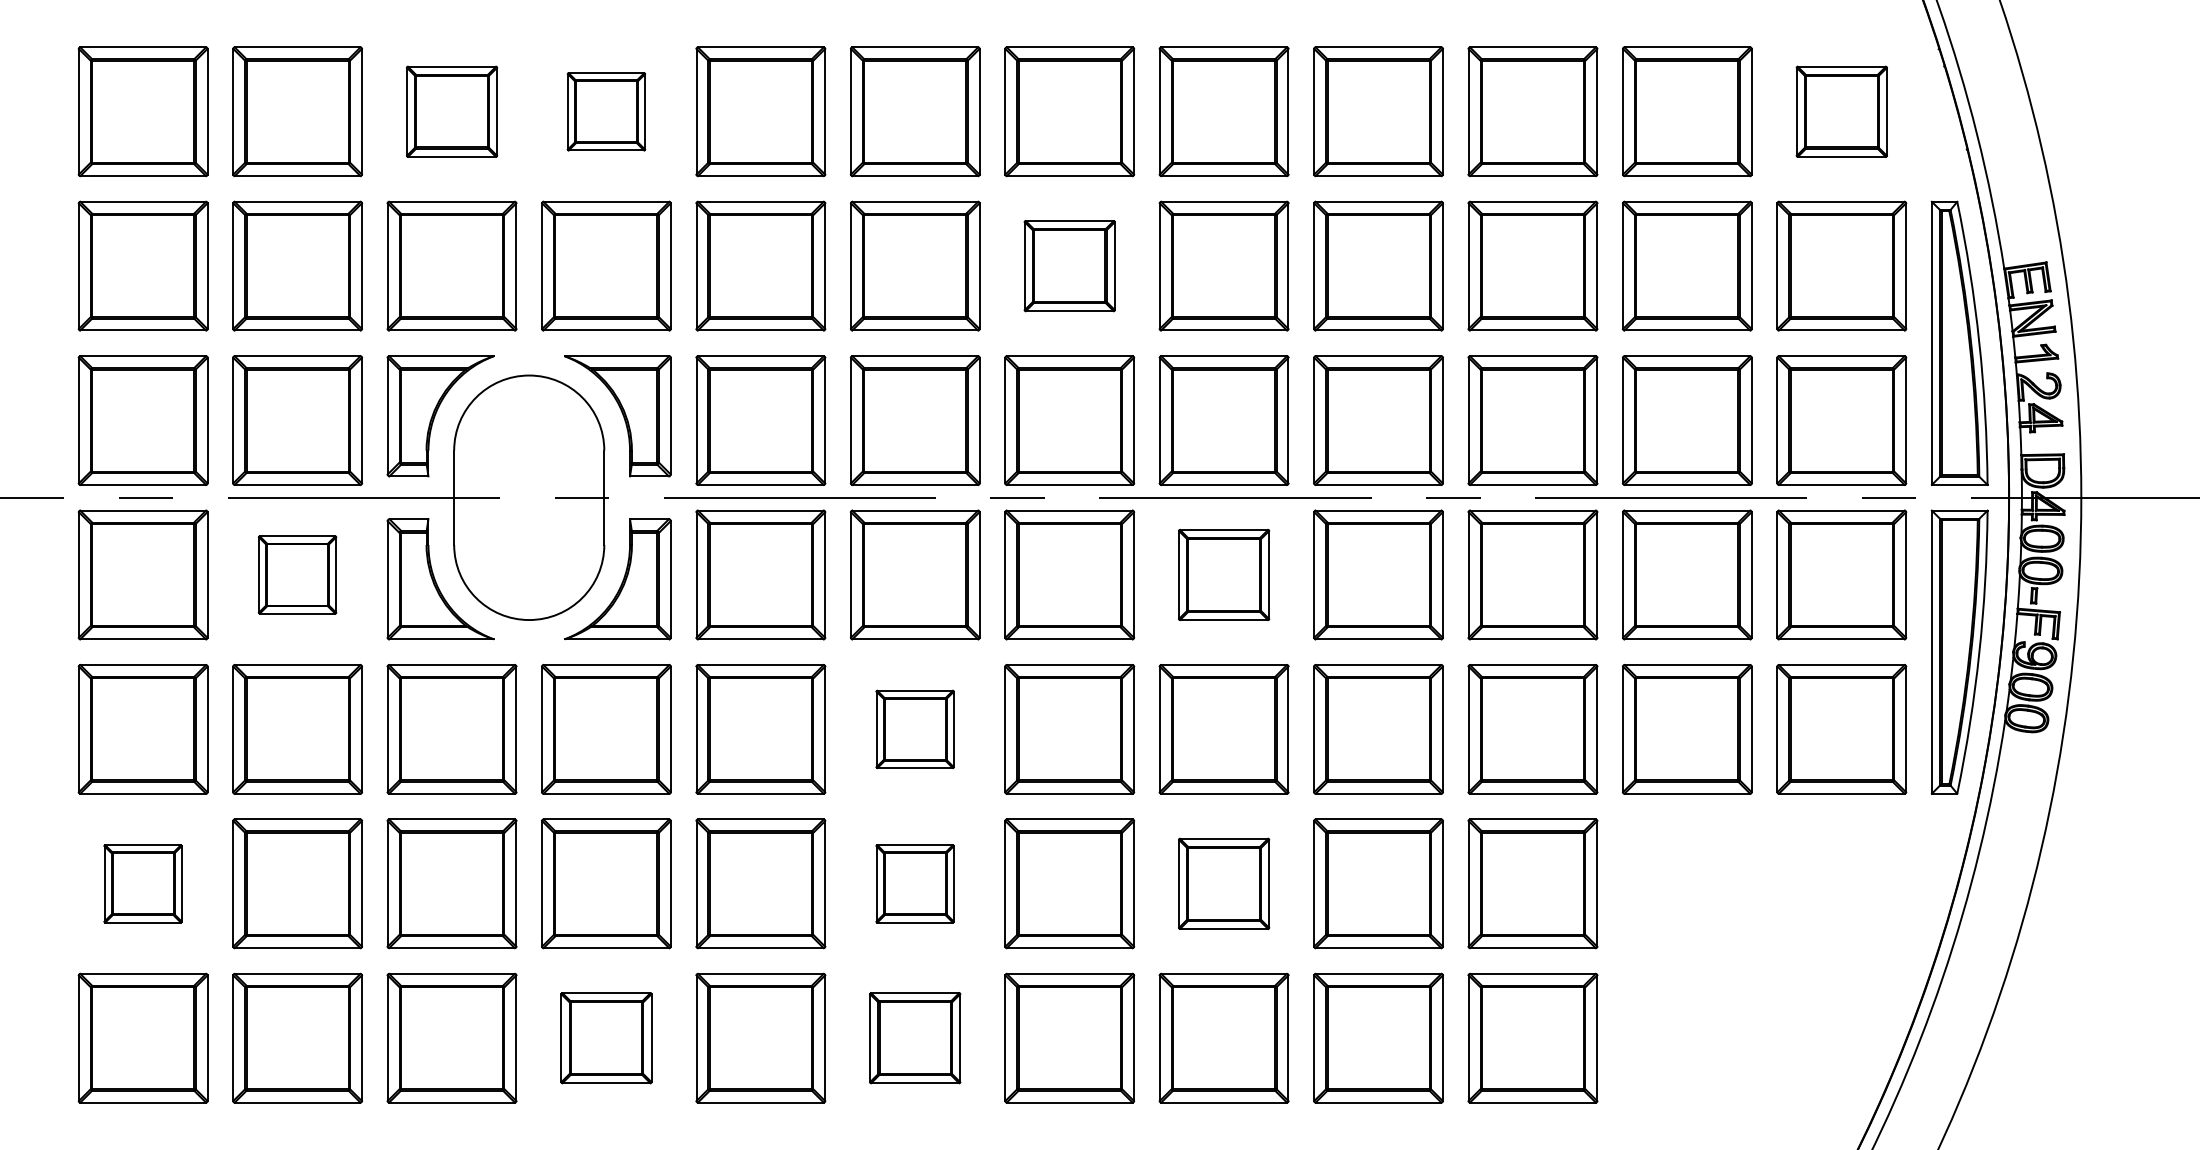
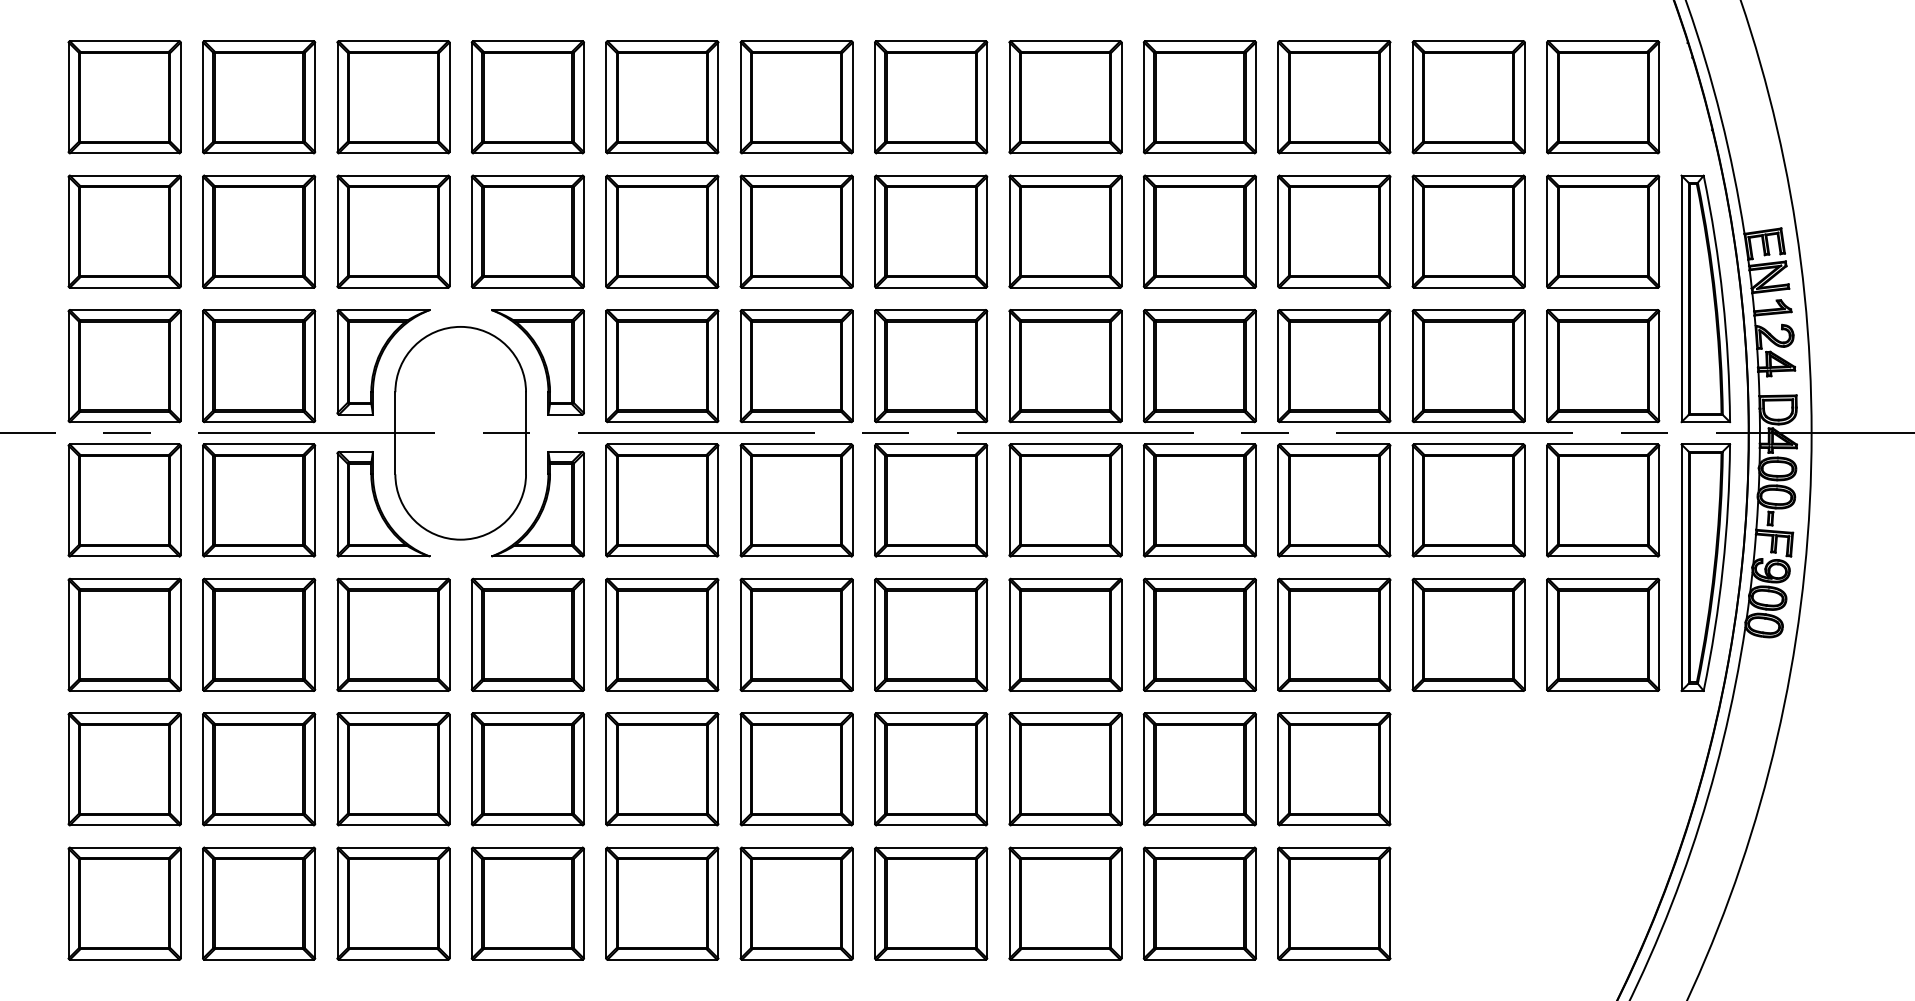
part: (451, 111) -> (393, 97), size x1.43
part: (606, 111) -> (527, 97), size x1.67
part: (1841, 111) -> (1602, 97), size x1.43
part: (1069, 265) -> (930, 231), size x1.43
part: (297, 574) -> (259, 500), size x1.67
part: (1223, 574) -> (1064, 500), size x1.43
part: (914, 729) -> (796, 634), size x1.67
part: (142, 883) -> (124, 769), size x1.67
part: (914, 883) -> (796, 769), size x1.67
part: (1223, 883) -> (1064, 769), size x1.43
part: (606, 1037) -> (527, 903), size x1.43
part: (914, 1037) -> (796, 903), size x1.43

